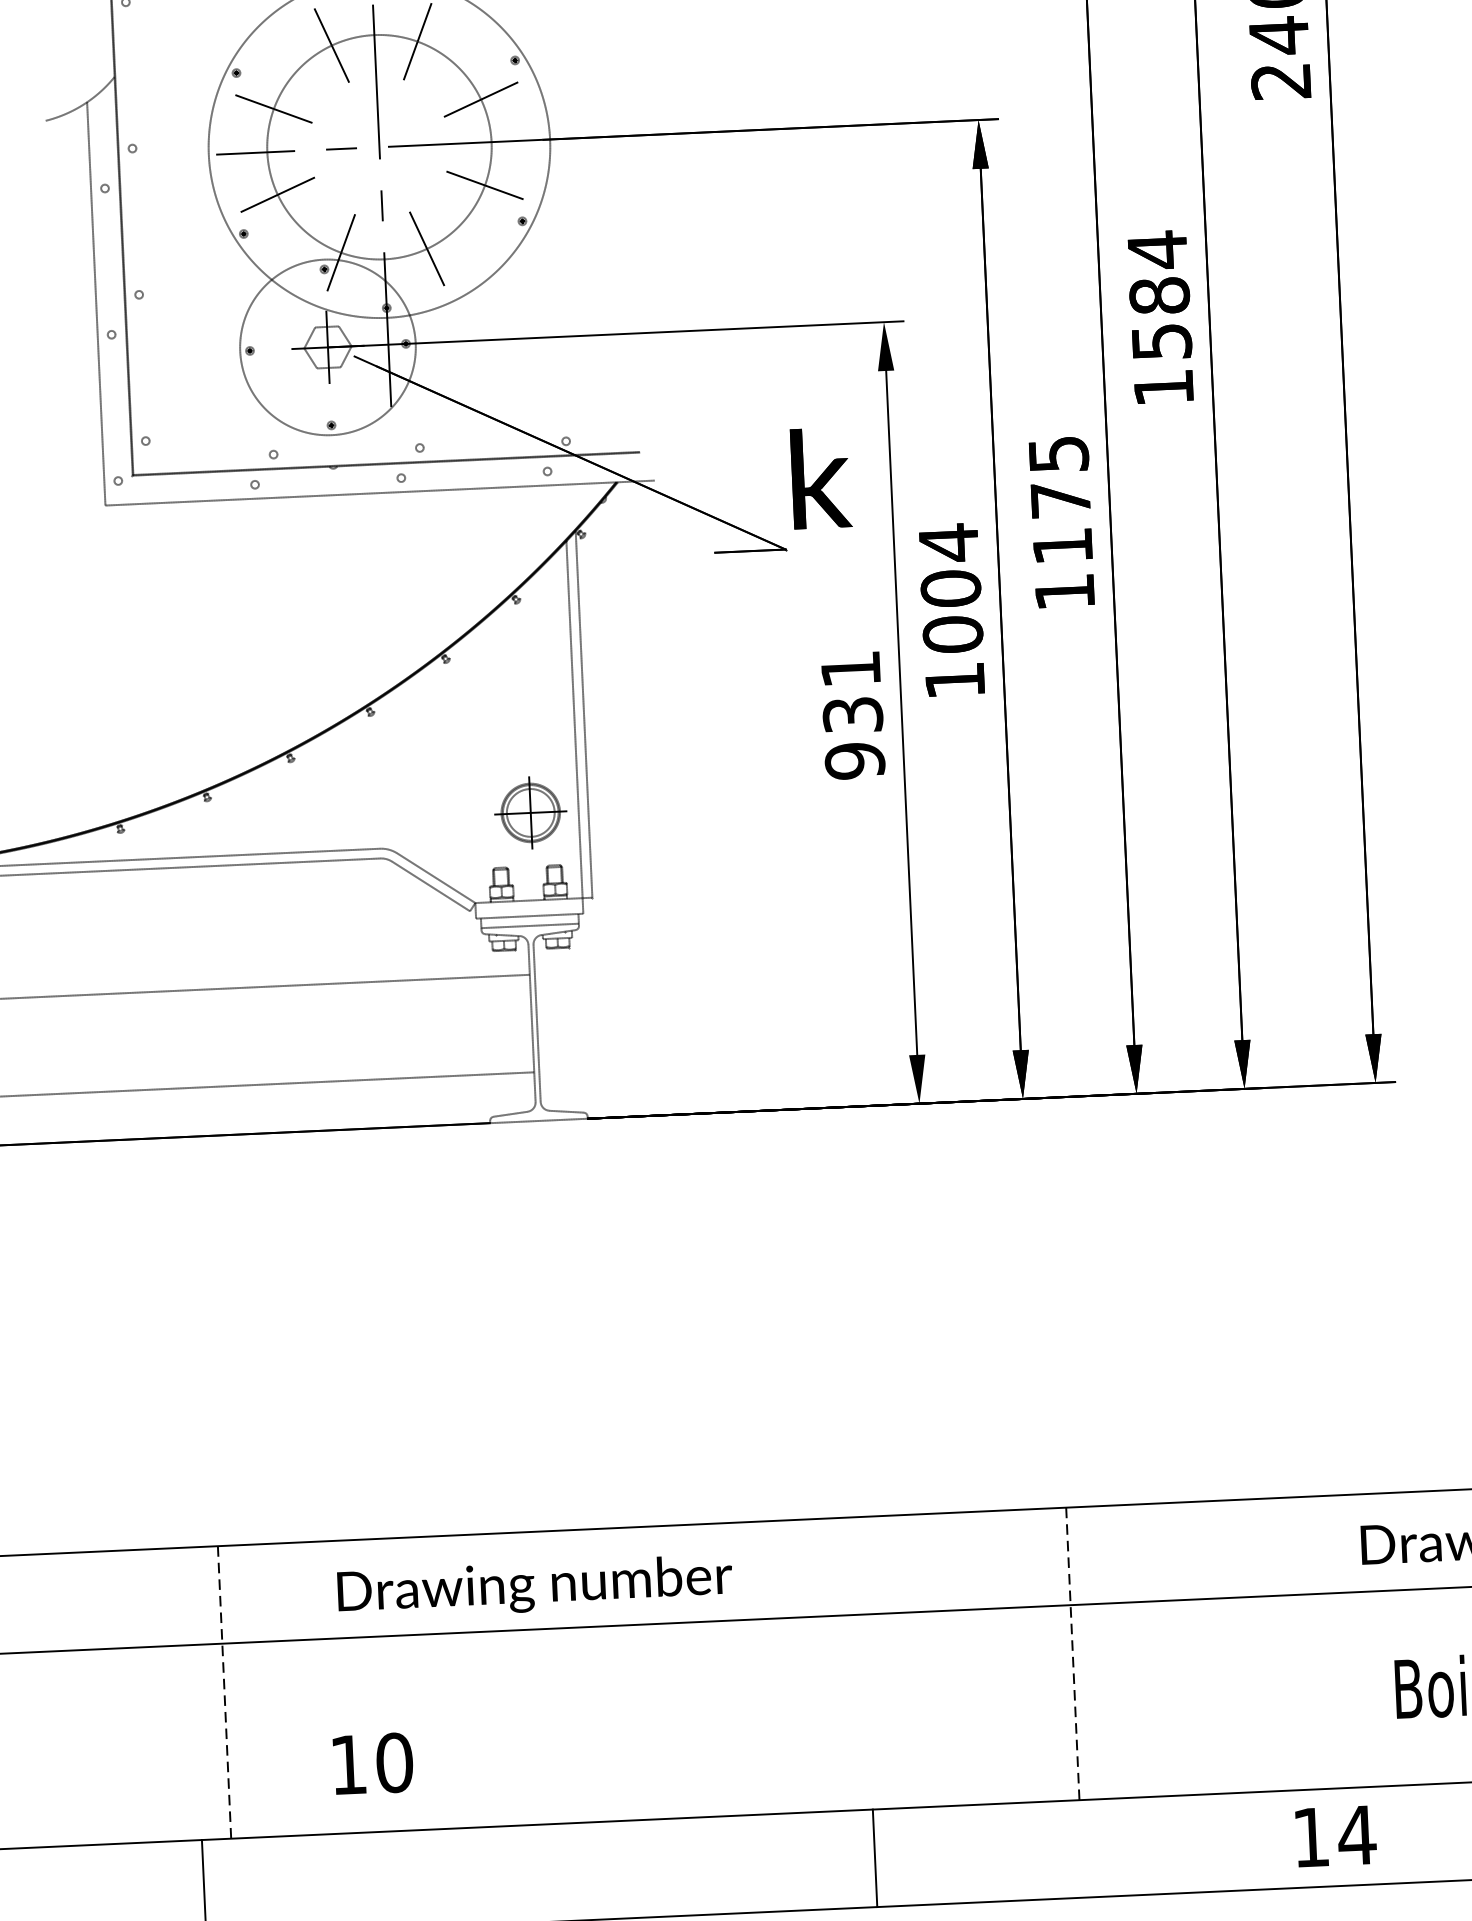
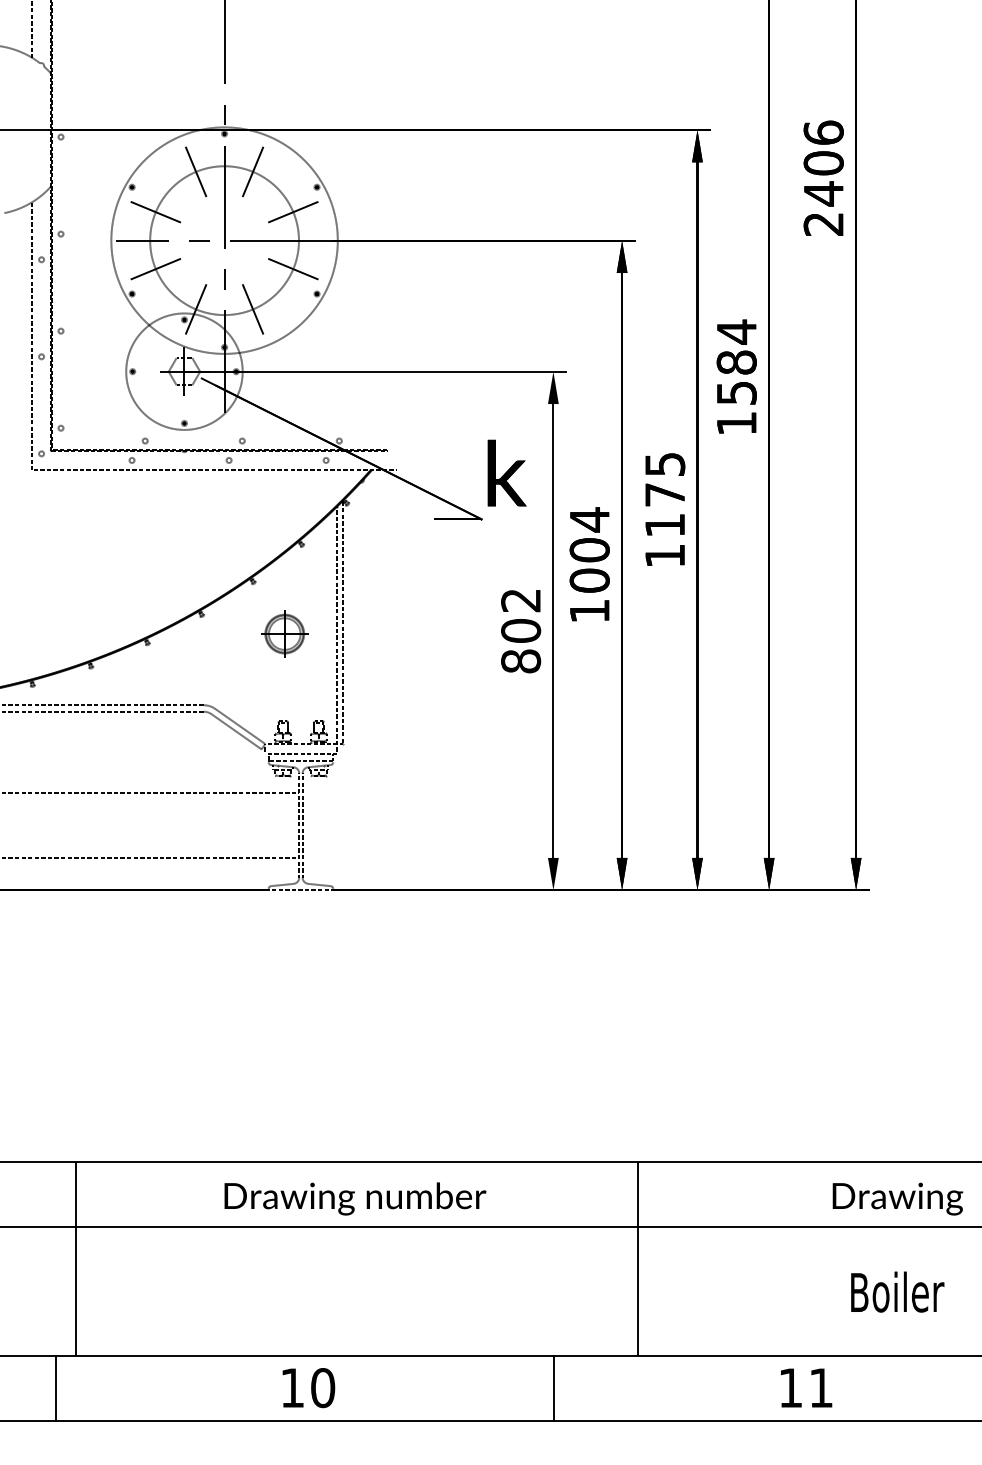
text: (853, 715) -> (521, 631), 931 -> 802
part: (530, 812) -> (284, 633), moved
text: (535, 1586) -> (355, 1198), moved
line: (1072, 1654) -> (638, 1259), dashed -> solid
line: (224, 1692) -> (75, 1259), dashed -> solid
text: (372, 1764) -> (308, 1388), moved
text: (1355, 1834) -> (820, 1387), 14 -> 11
line: (875, 1858) -> (554, 1388), moved

